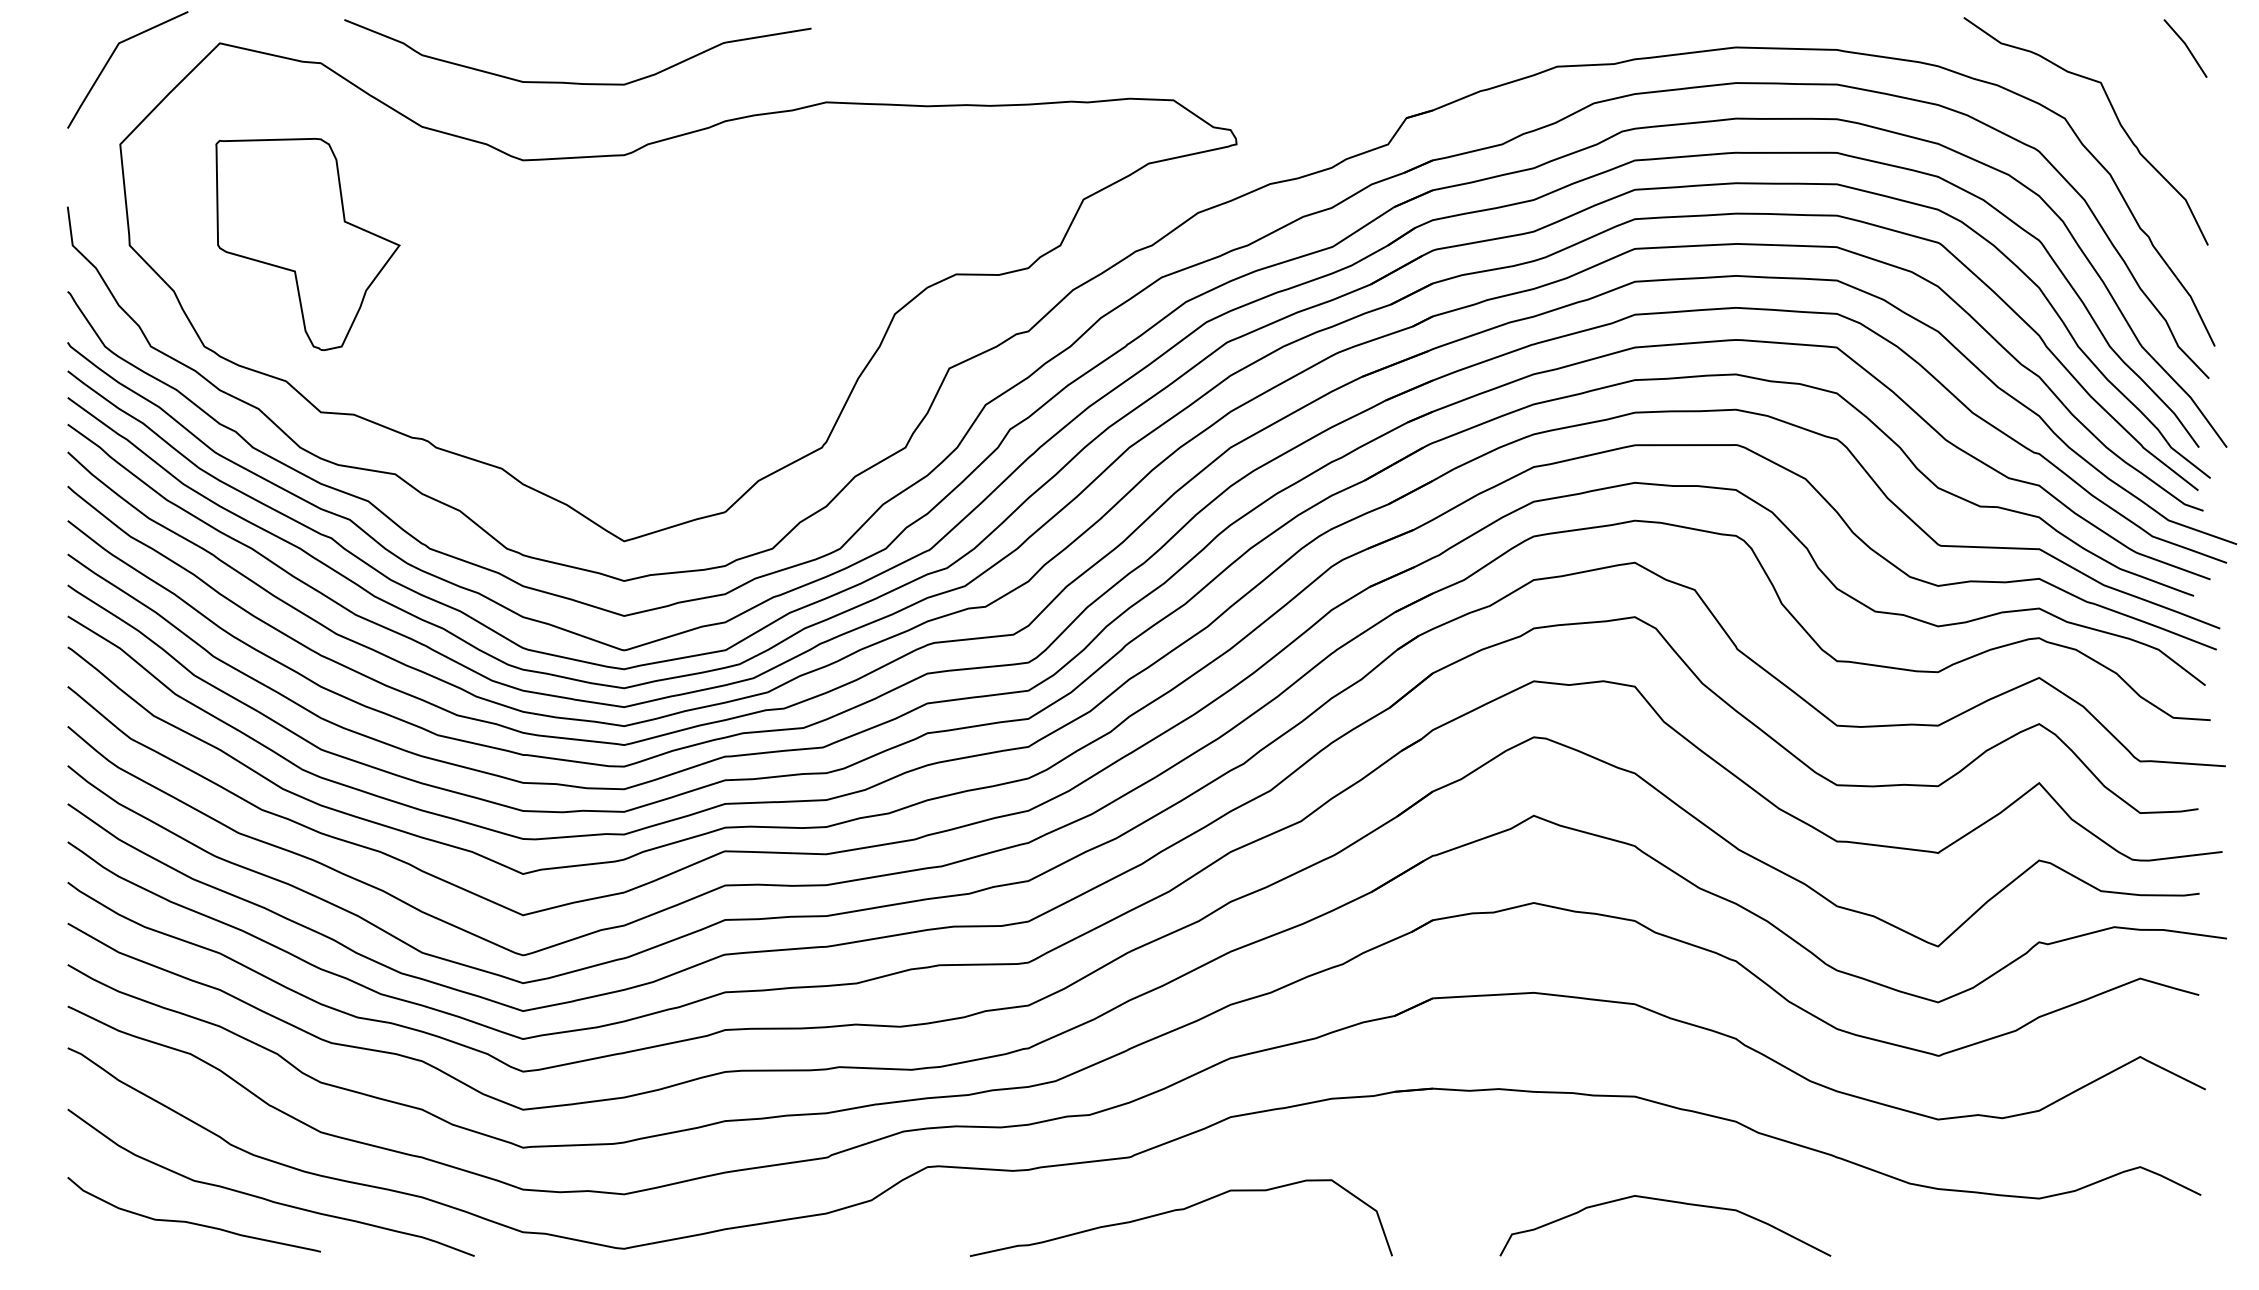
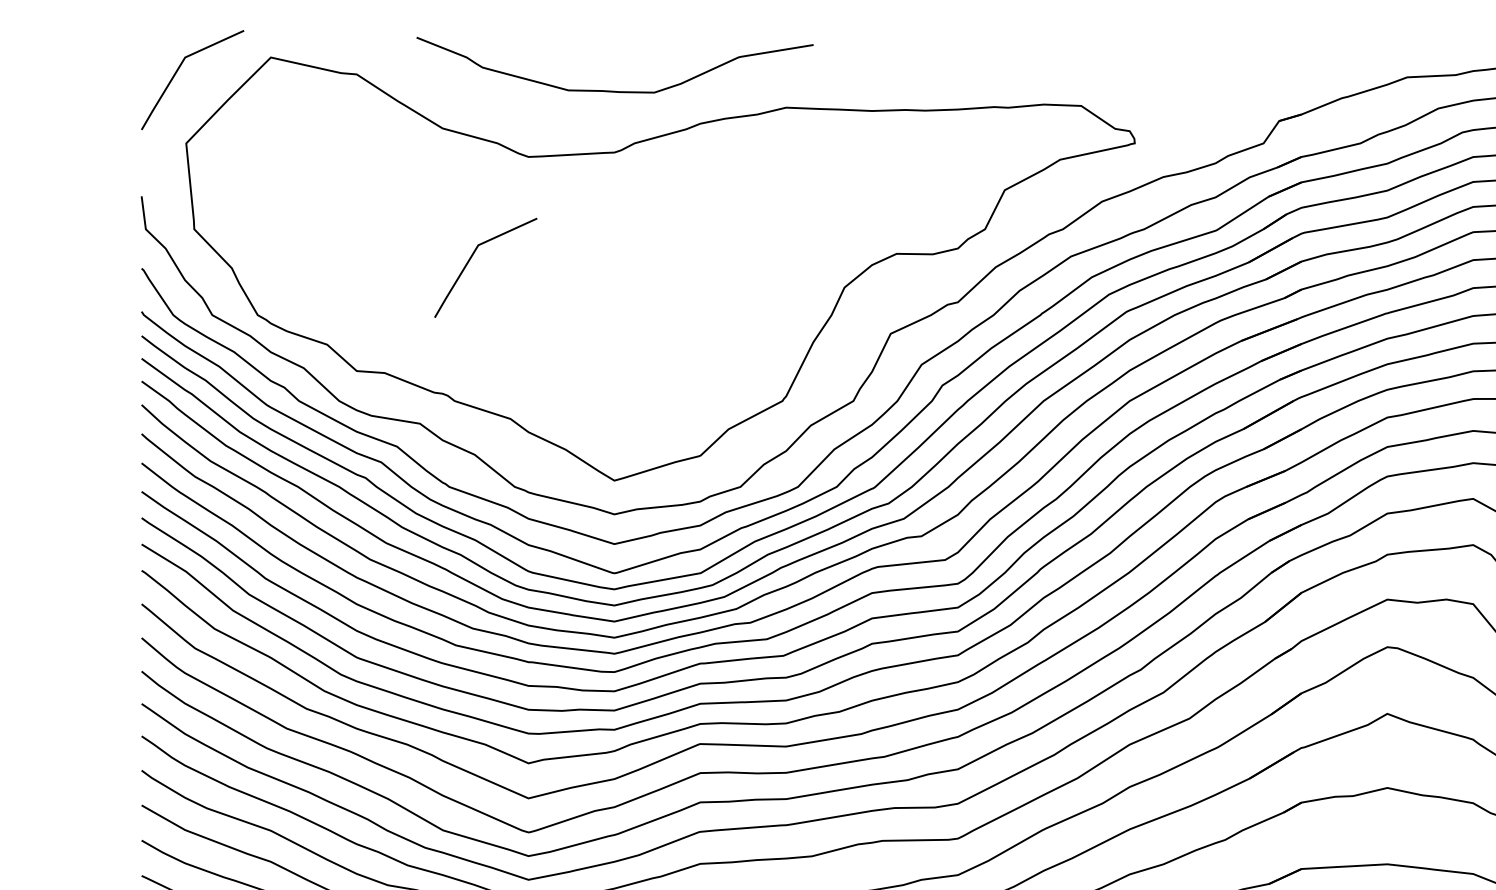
curve: (577, 82) -> (614, 90), moved
part: (307, 244) -> (345, 228), removed
line: (455, 280) -> (471, 259), added

